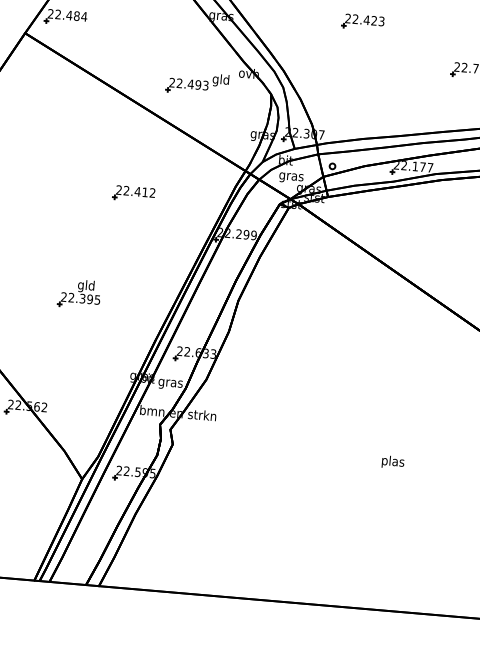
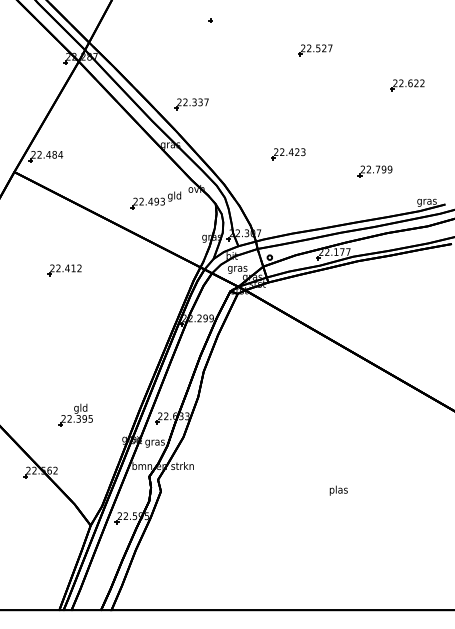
part: (363, 22) -> (288, 154), moved
part: (133, 194) -> (64, 270), moved
part: (79, 292) -> (75, 414), moved

